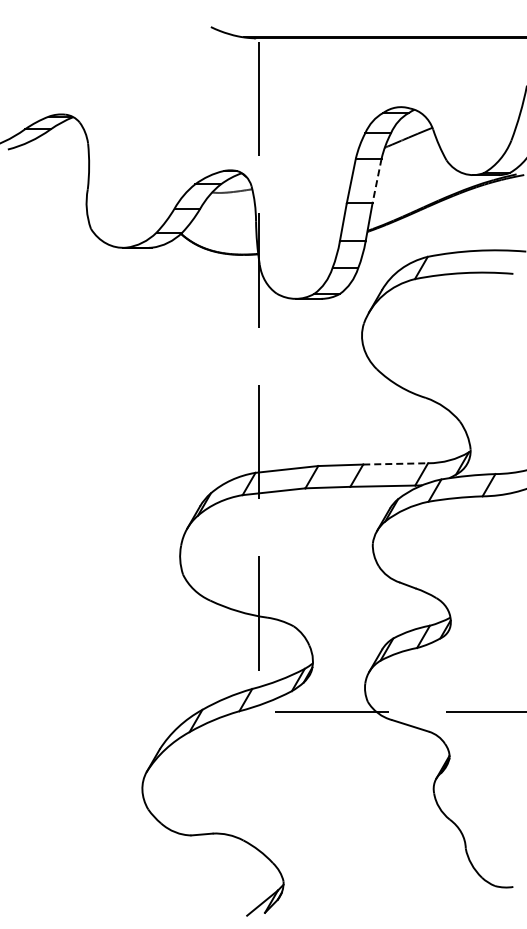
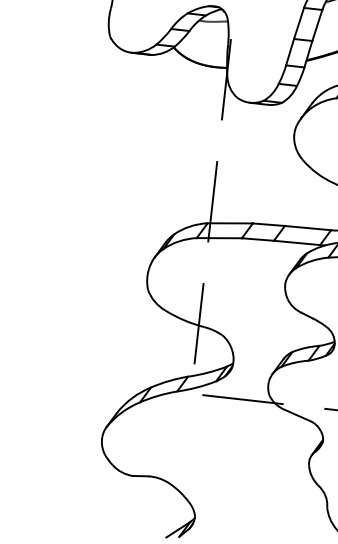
line: (377, 181) -> (317, 25), dashed -> solid
line: (396, 463) -> (308, 227), dashed -> solid

